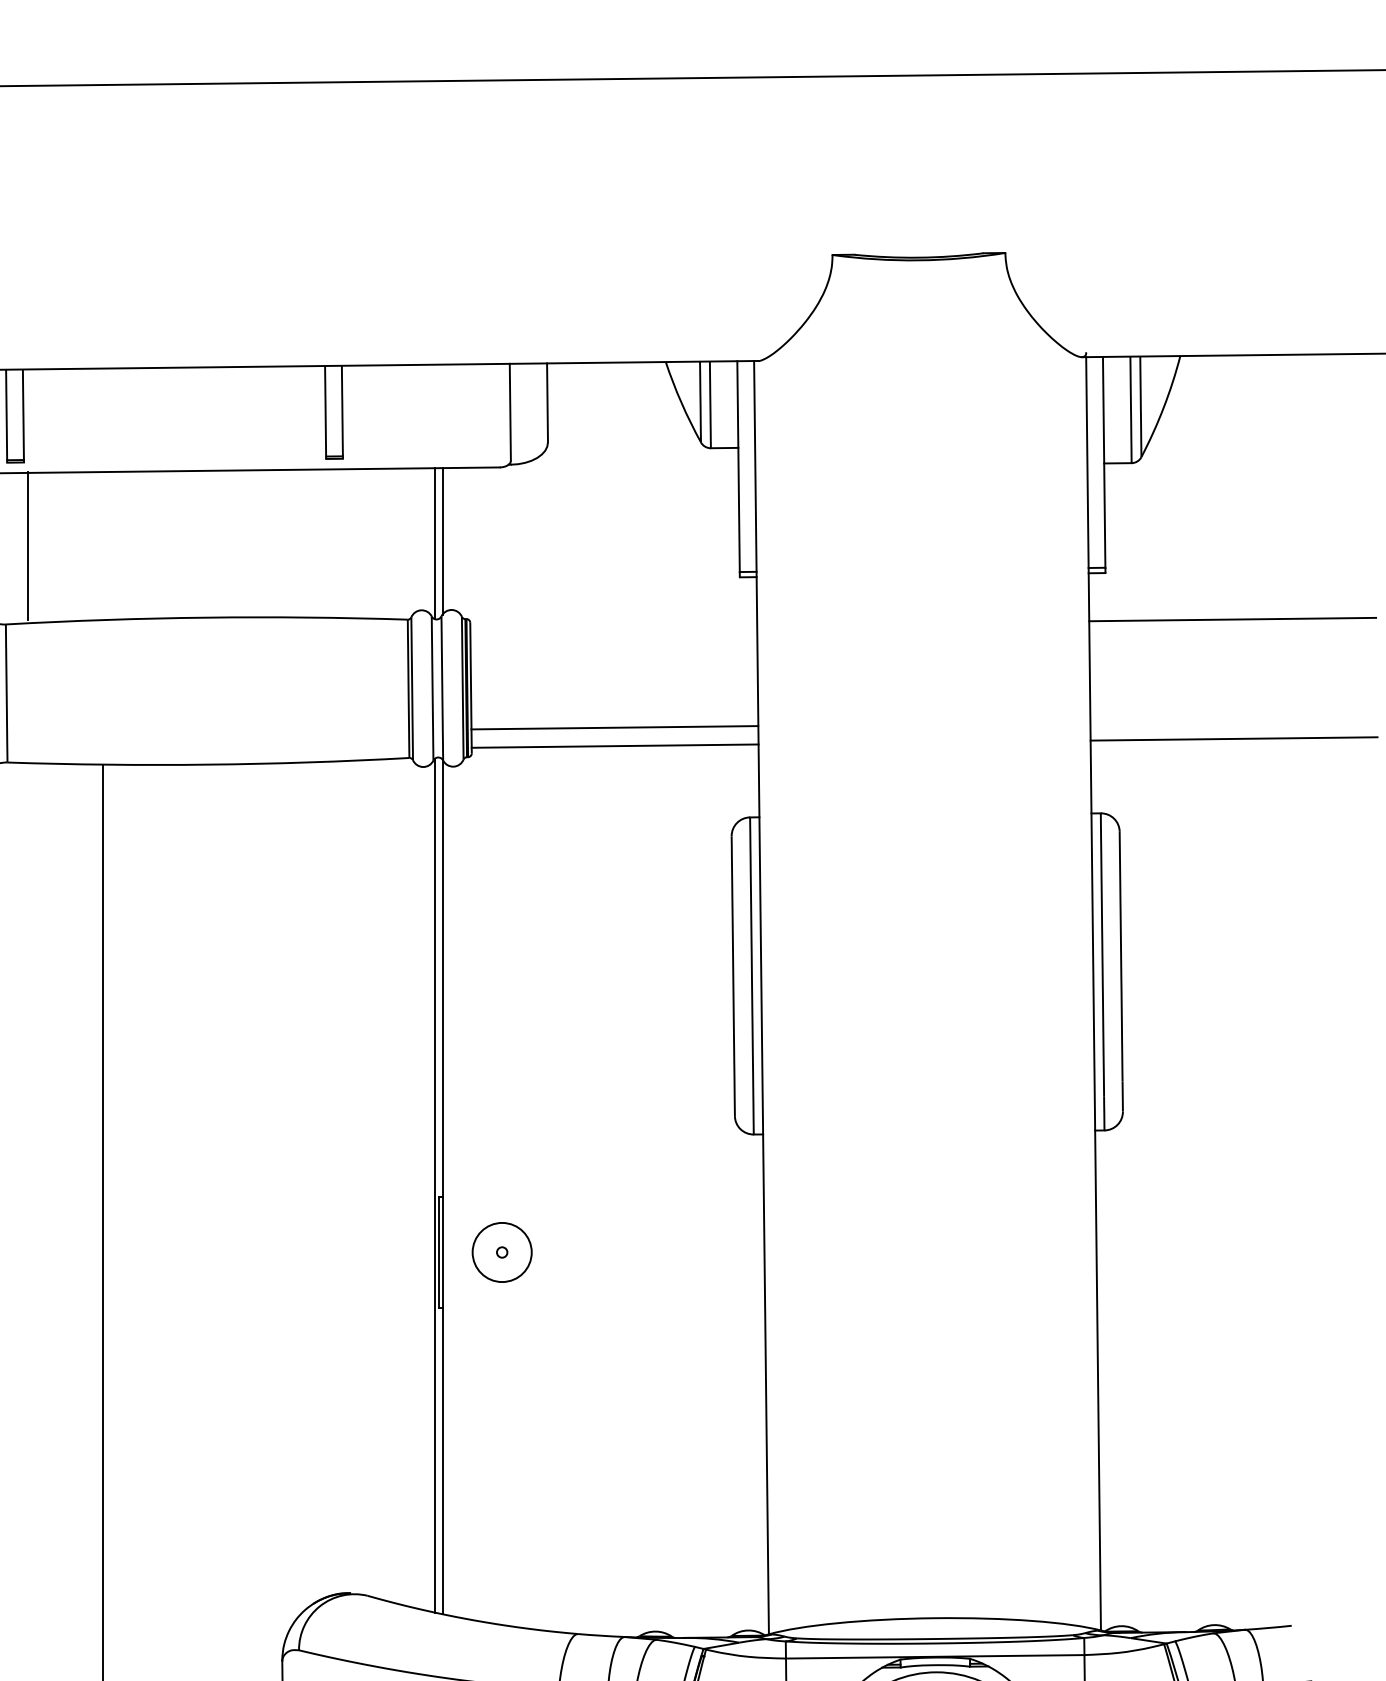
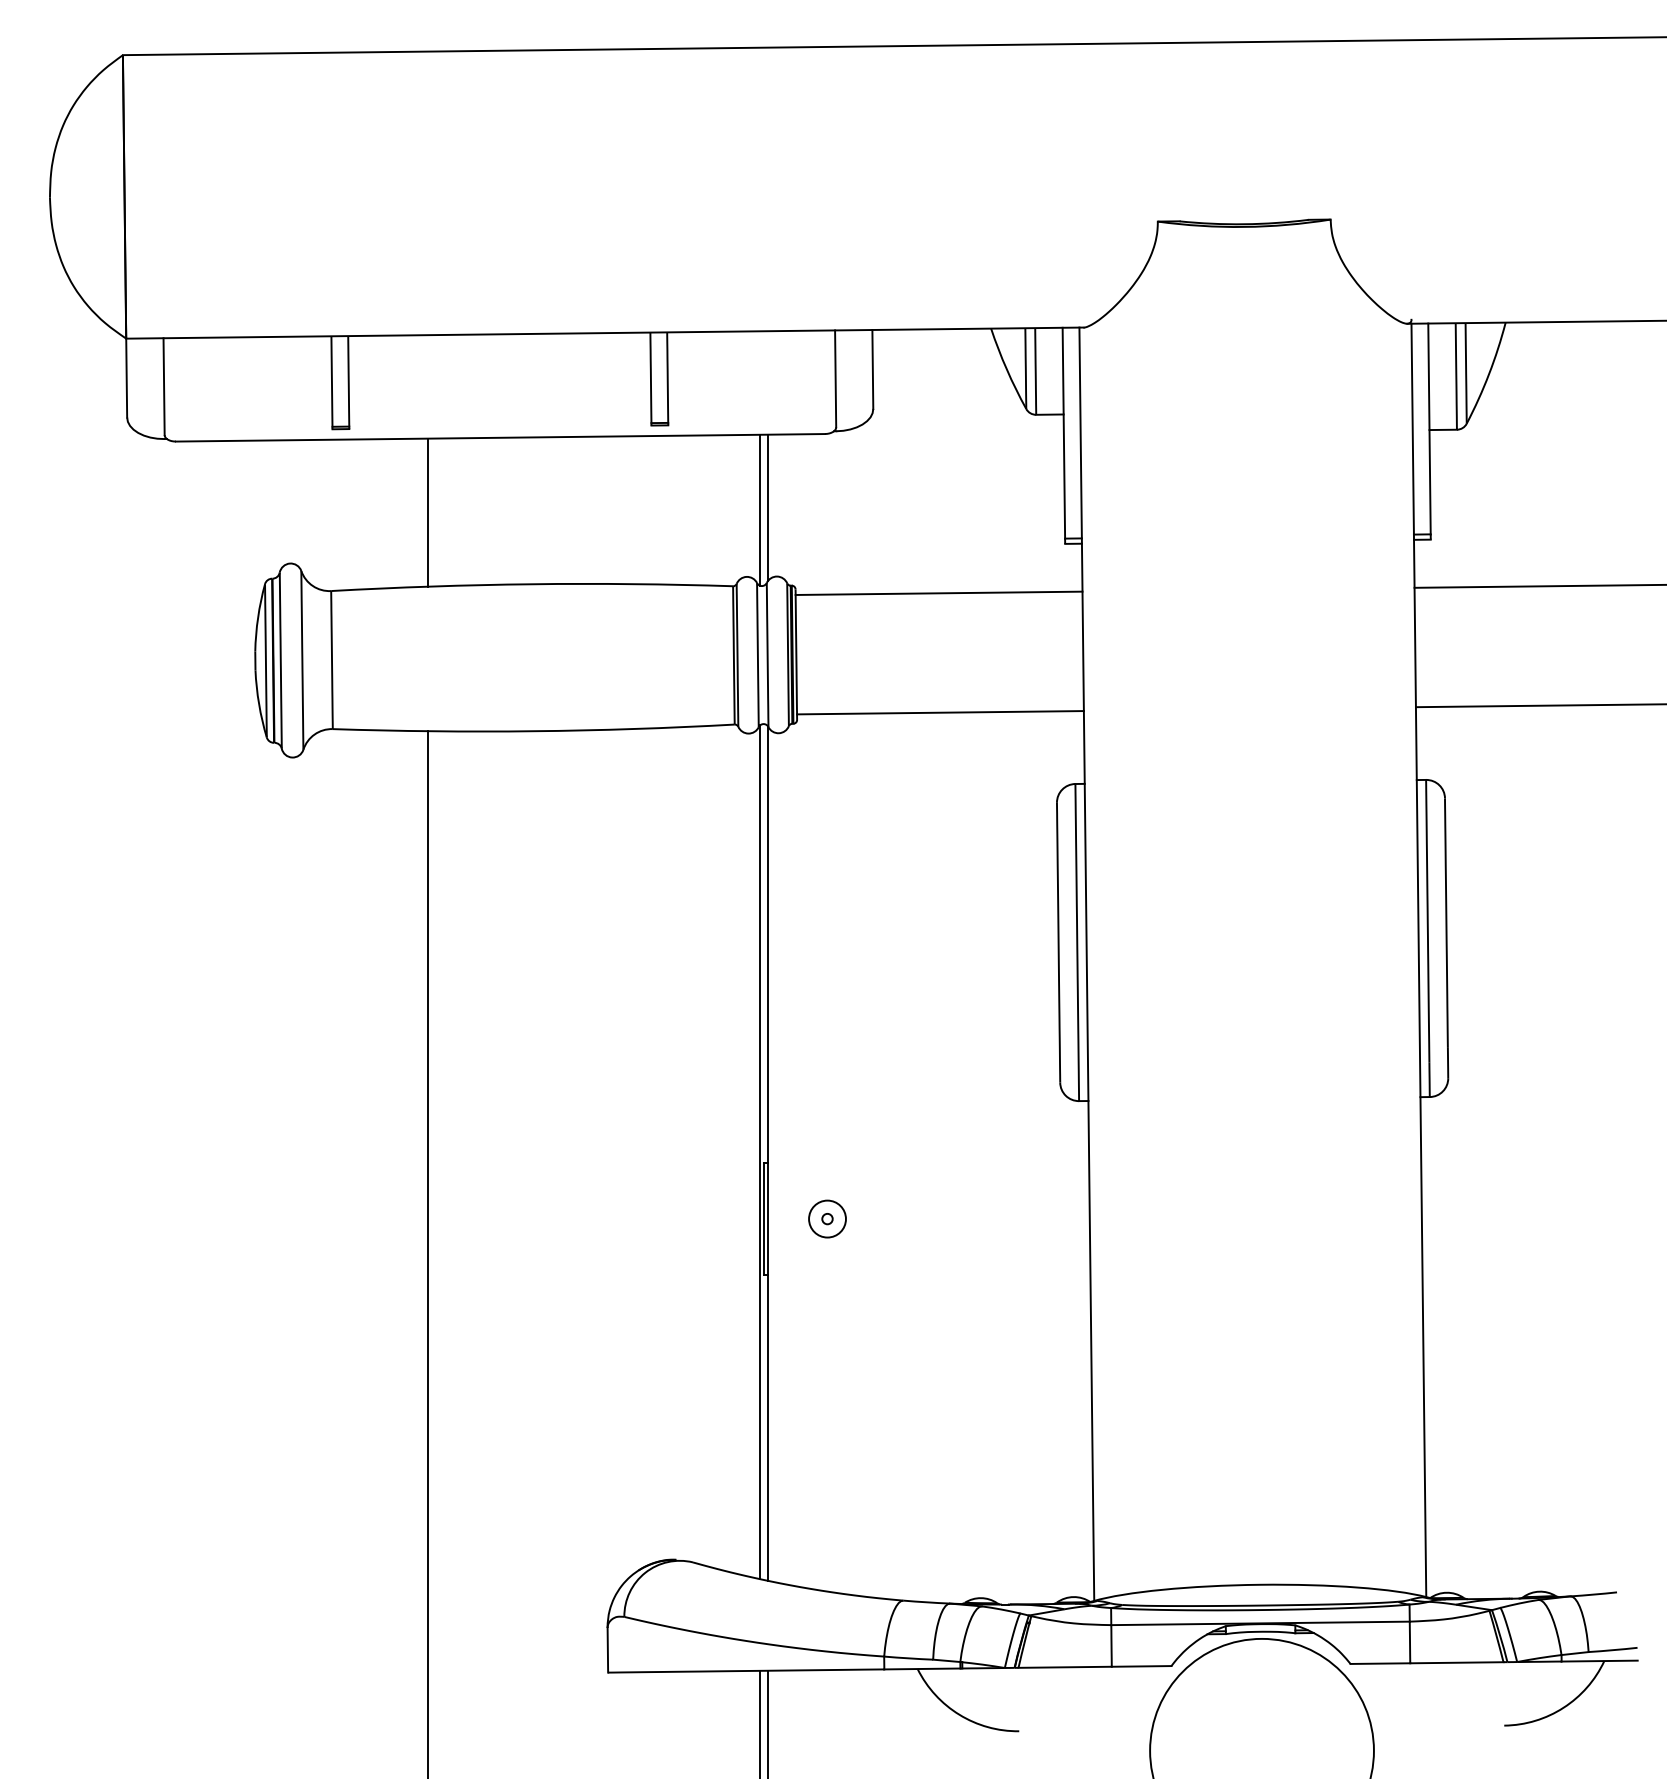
line: (28, 545) -> (428, 512), moved
line: (614, 726) -> (938, 592), moved
circle: (502, 1251) -> (827, 1218), size x0.62

